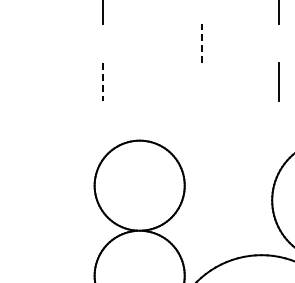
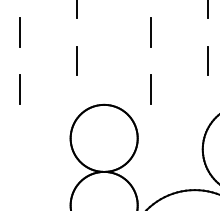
line: (202, 42) -> (150, 31), dashed -> solid
line: (26, 43) -> (19, 32), added
line: (103, 82) -> (77, 61), dashed -> solid
line: (26, 120) -> (19, 89), added
line: (202, 120) -> (150, 89), added

